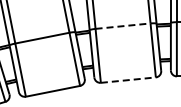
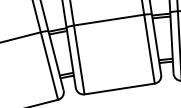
line: (123, 26) -> (109, 20), dashed -> solid
line: (128, 80) -> (119, 89), dashed -> solid

